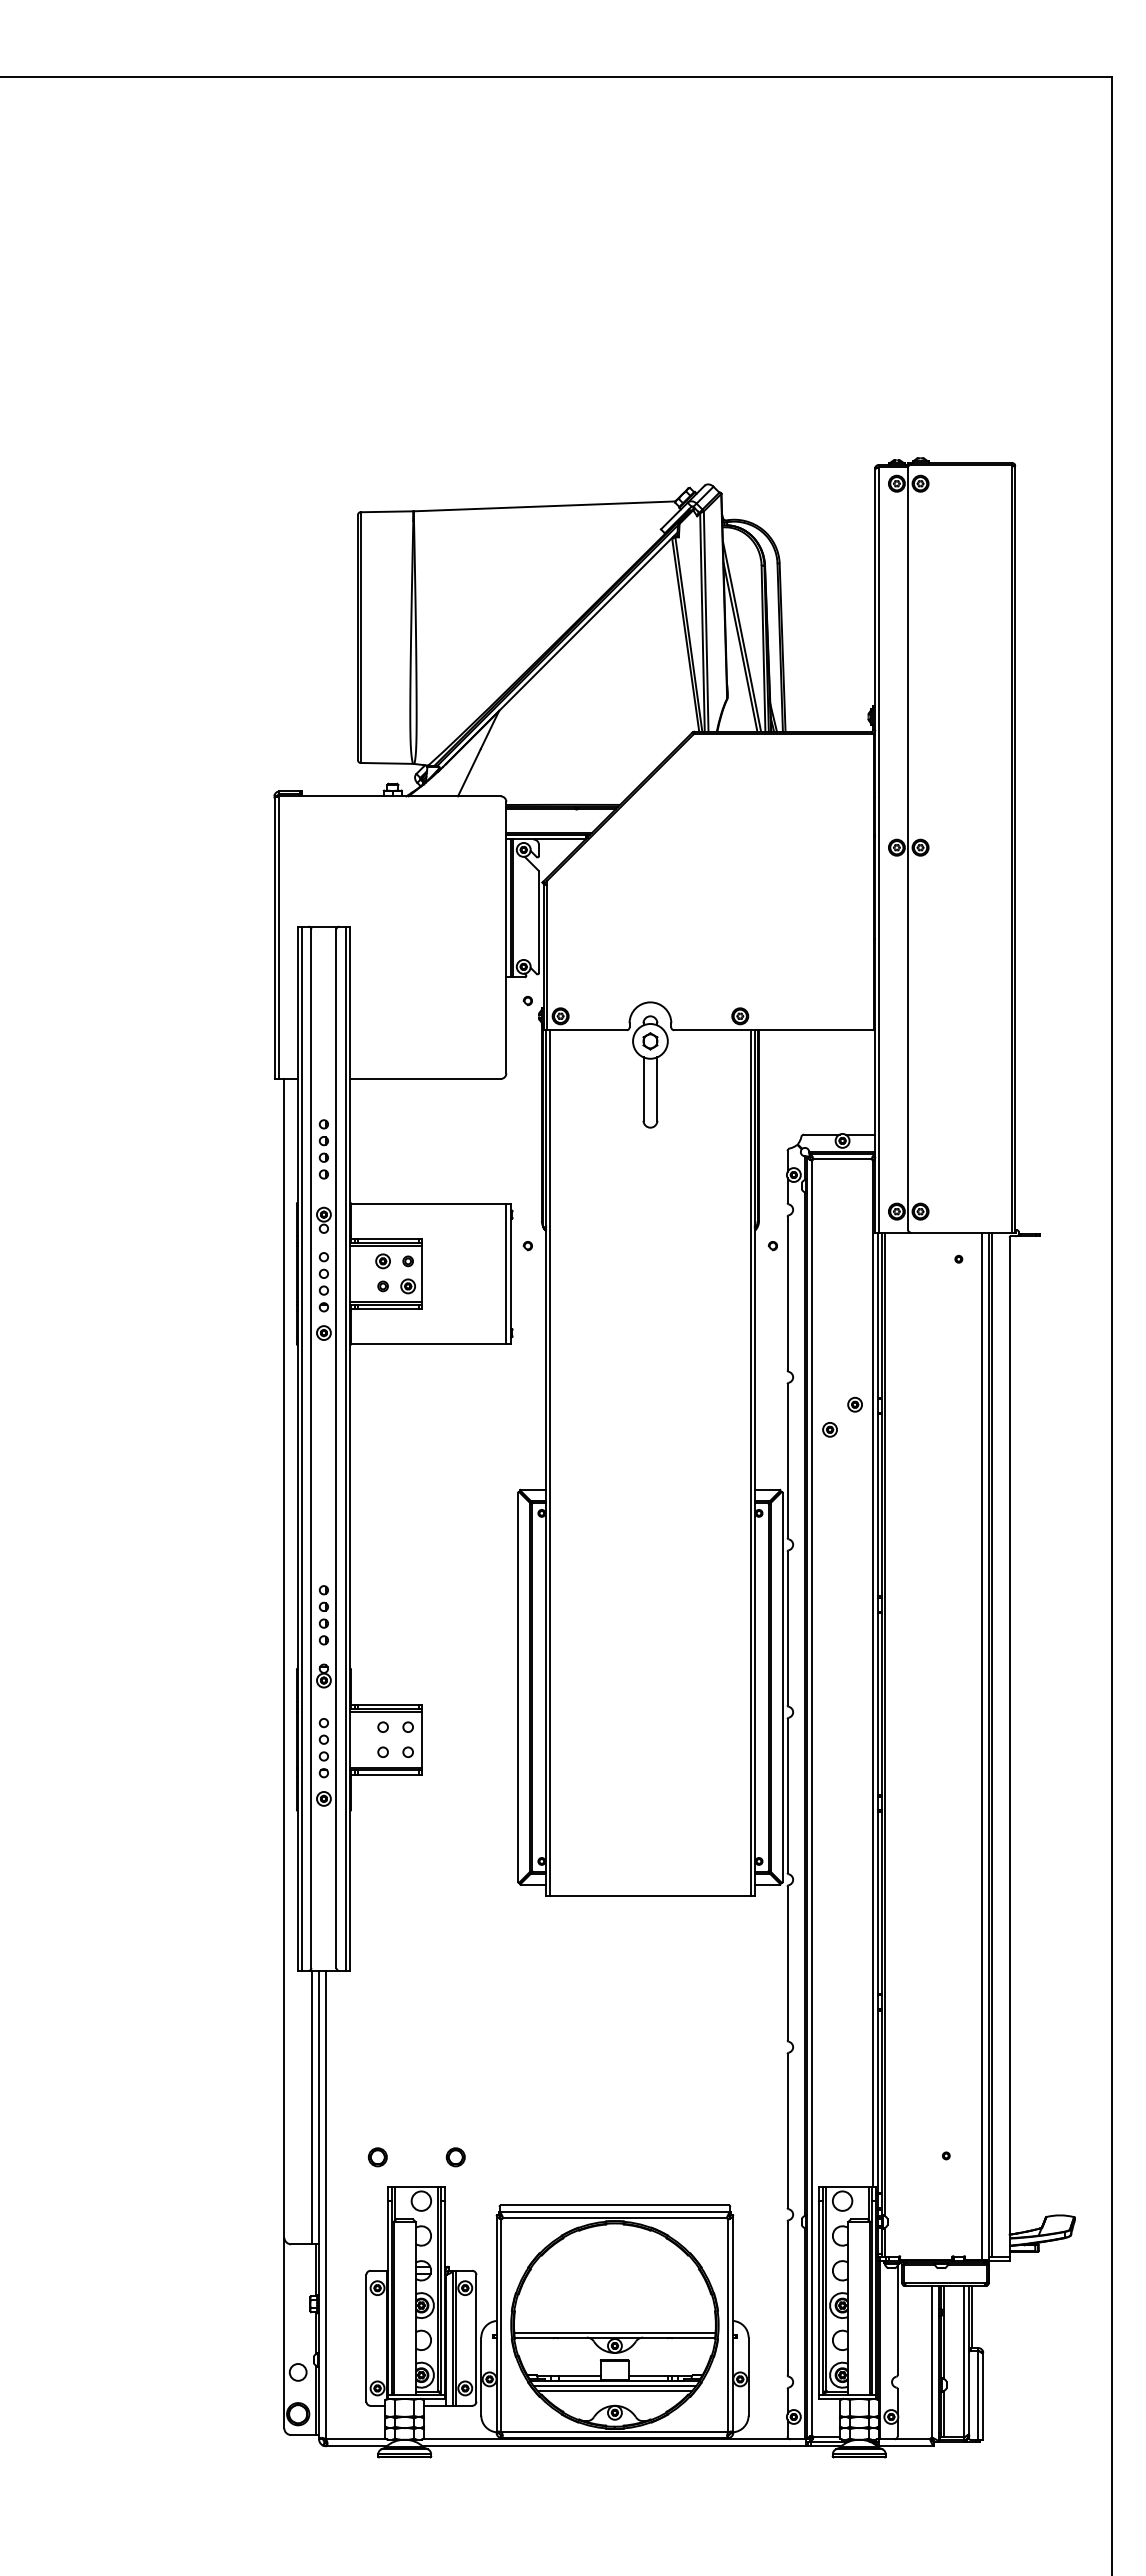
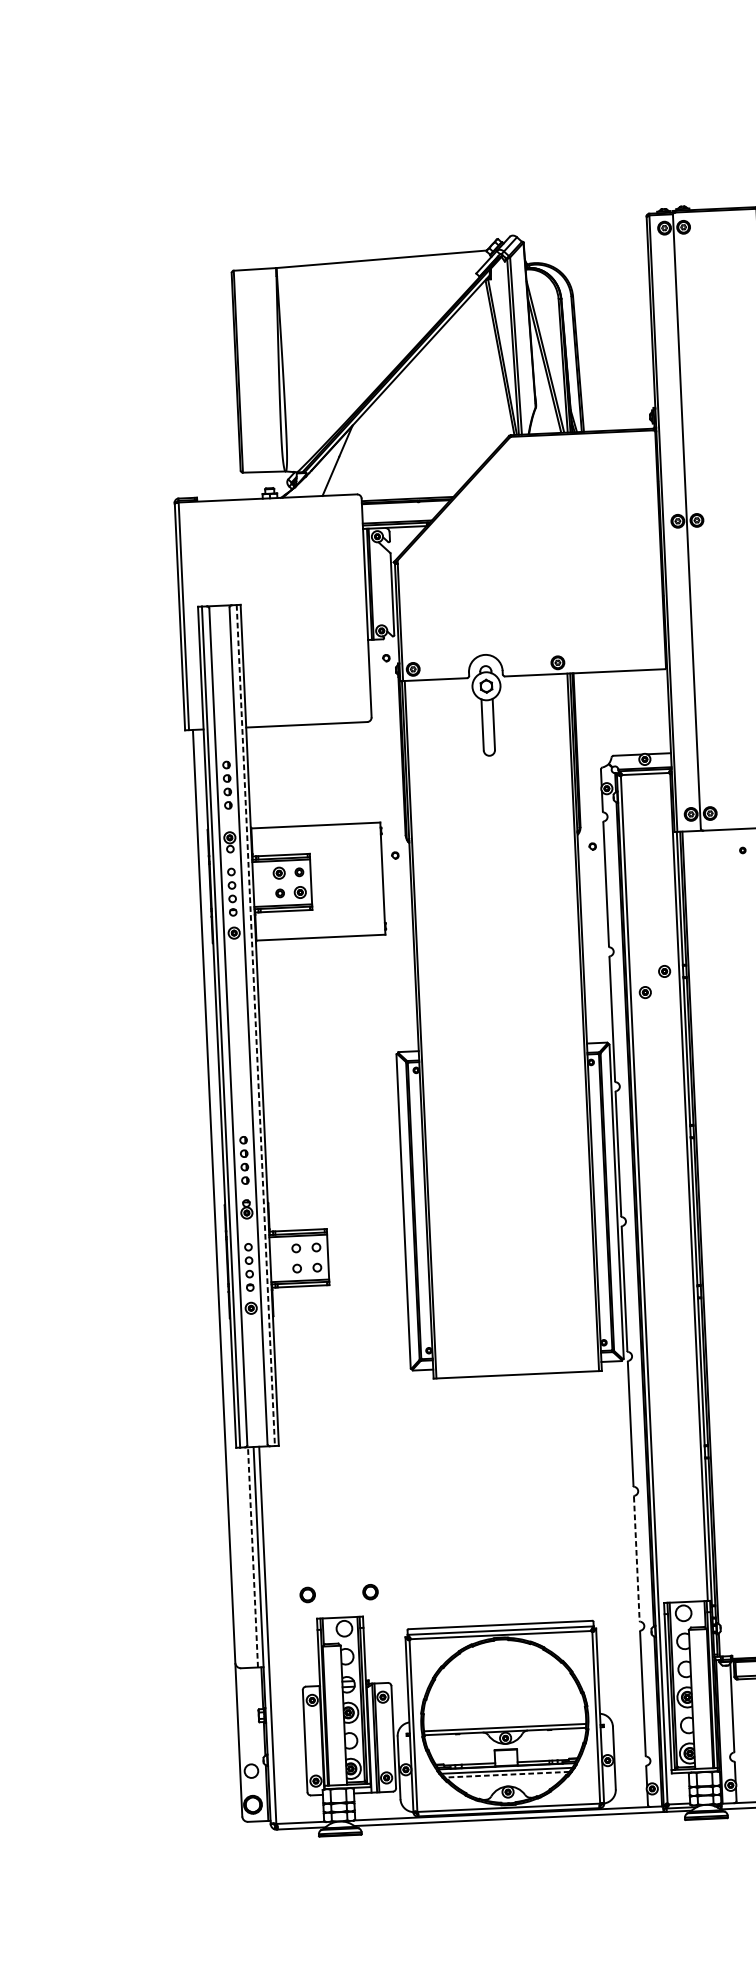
line: (506, 1273) -> (379, 878), removed
line: (345, 1449) -> (255, 1026), solid -> dashed
line: (312, 2107) -> (253, 1557), solid -> dashed
line: (787, 2130) -> (636, 1558), solid -> dashed
line: (614, 2391) -> (506, 1774), solid -> dashed

